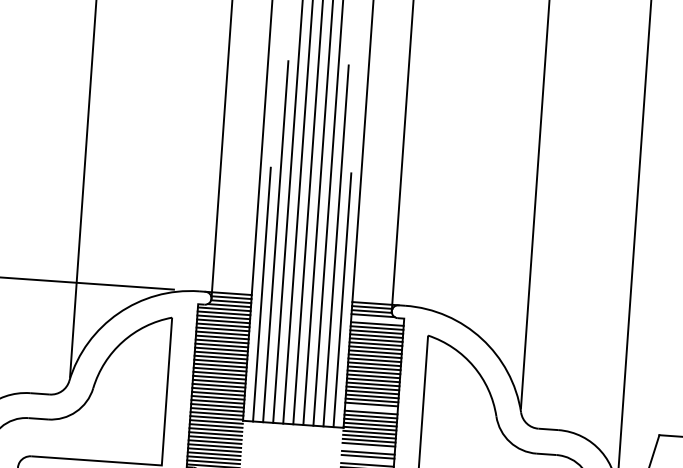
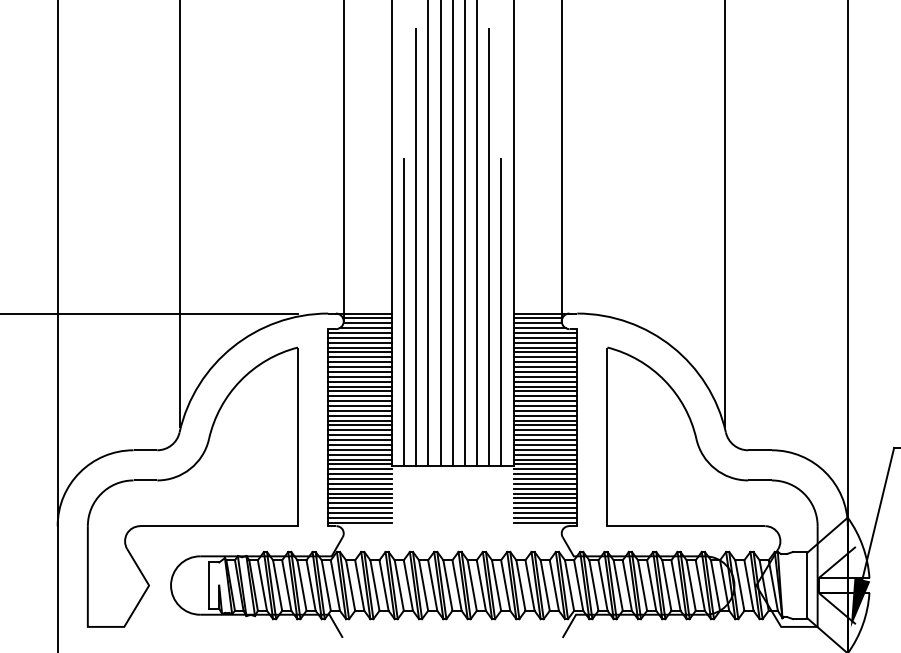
line: (377, 320) -> (545, 333), added
line: (371, 408) -> (545, 440), added
line: (368, 448) -> (545, 488), added
line: (367, 461) -> (545, 503), added

